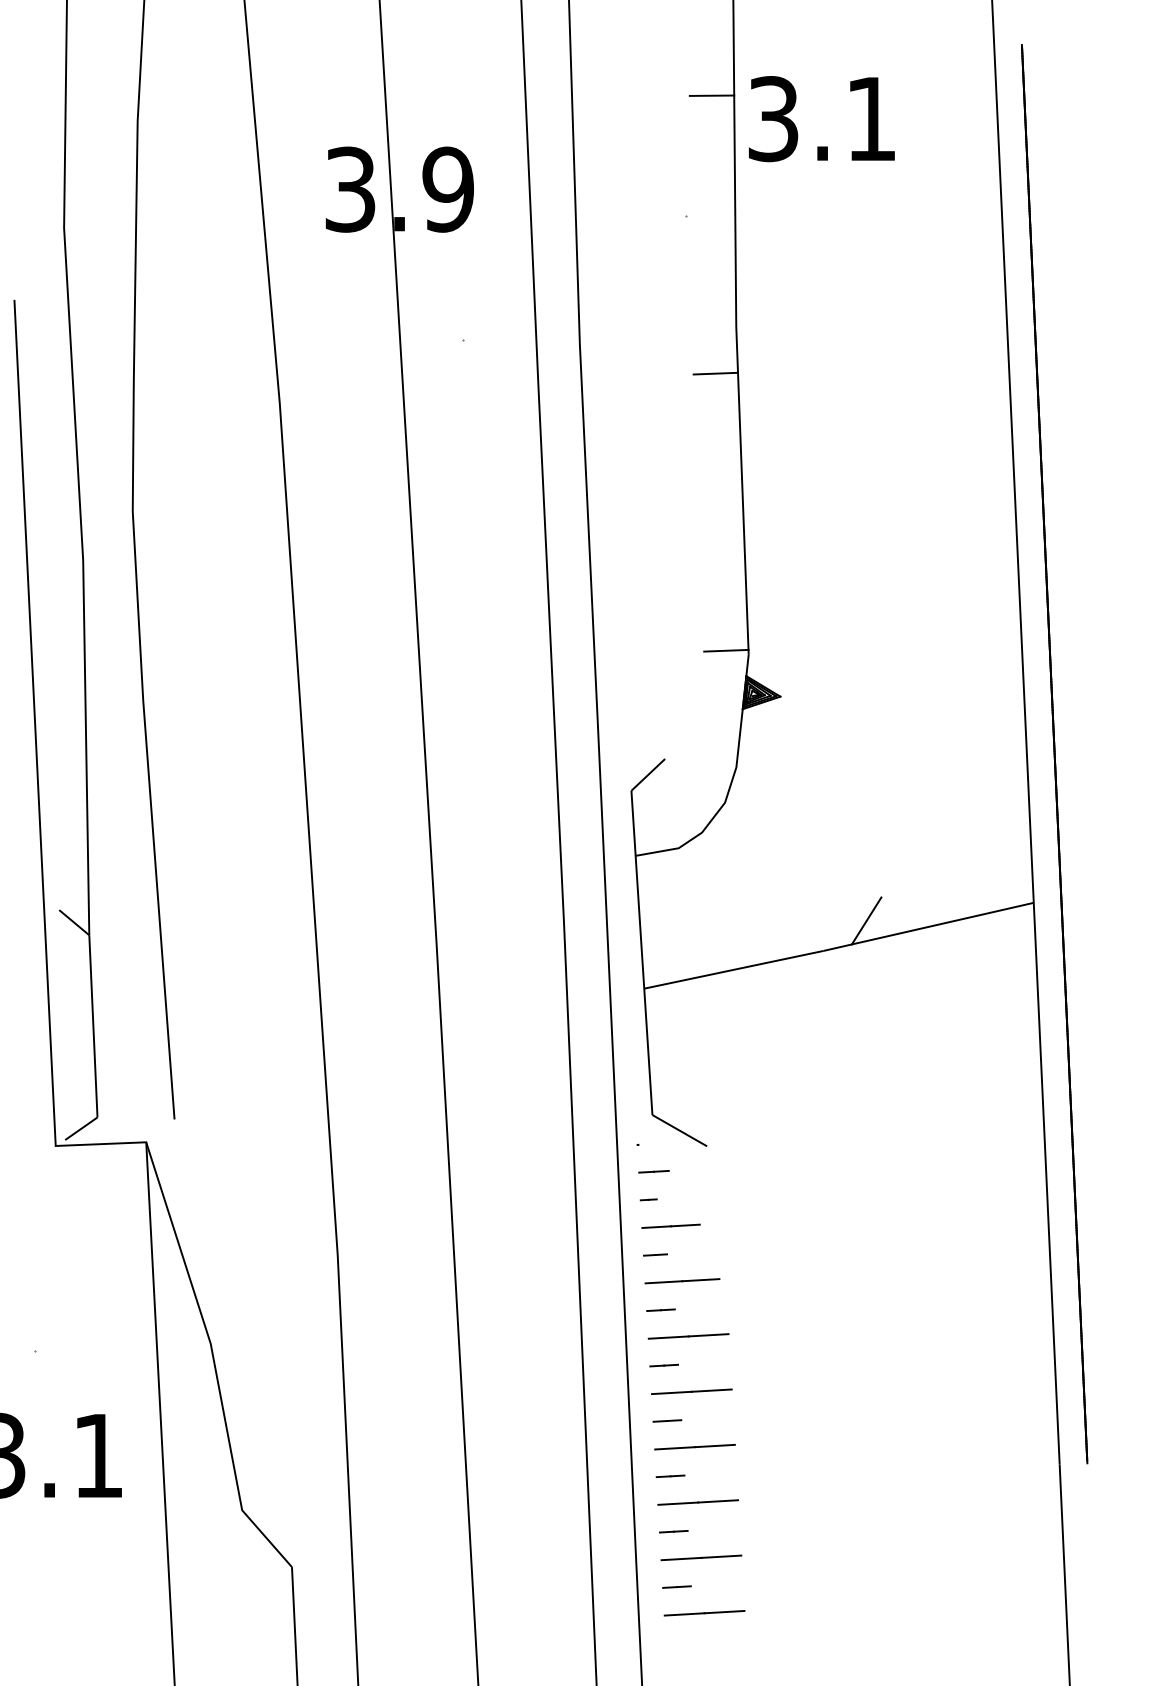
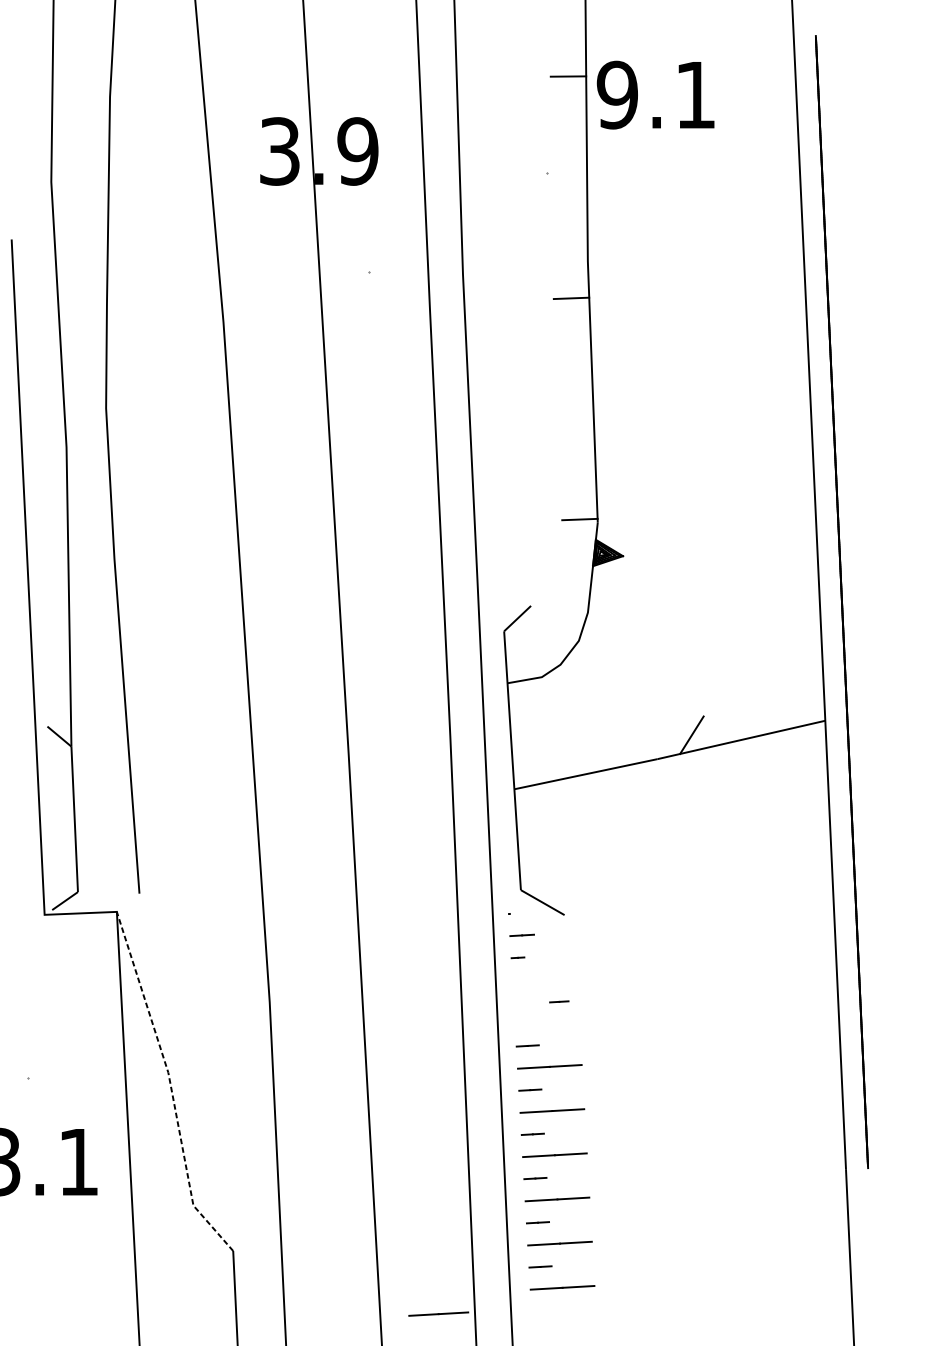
text: (773, 119) -> (617, 95), 3.1 -> 9.1
line: (670, 1225) -> (535, 978), removed
line: (655, 1254) -> (559, 1001), moved
line: (682, 1281) -> (438, 1314), moved
line: (213, 1360) -> (170, 1086), solid -> dashed

